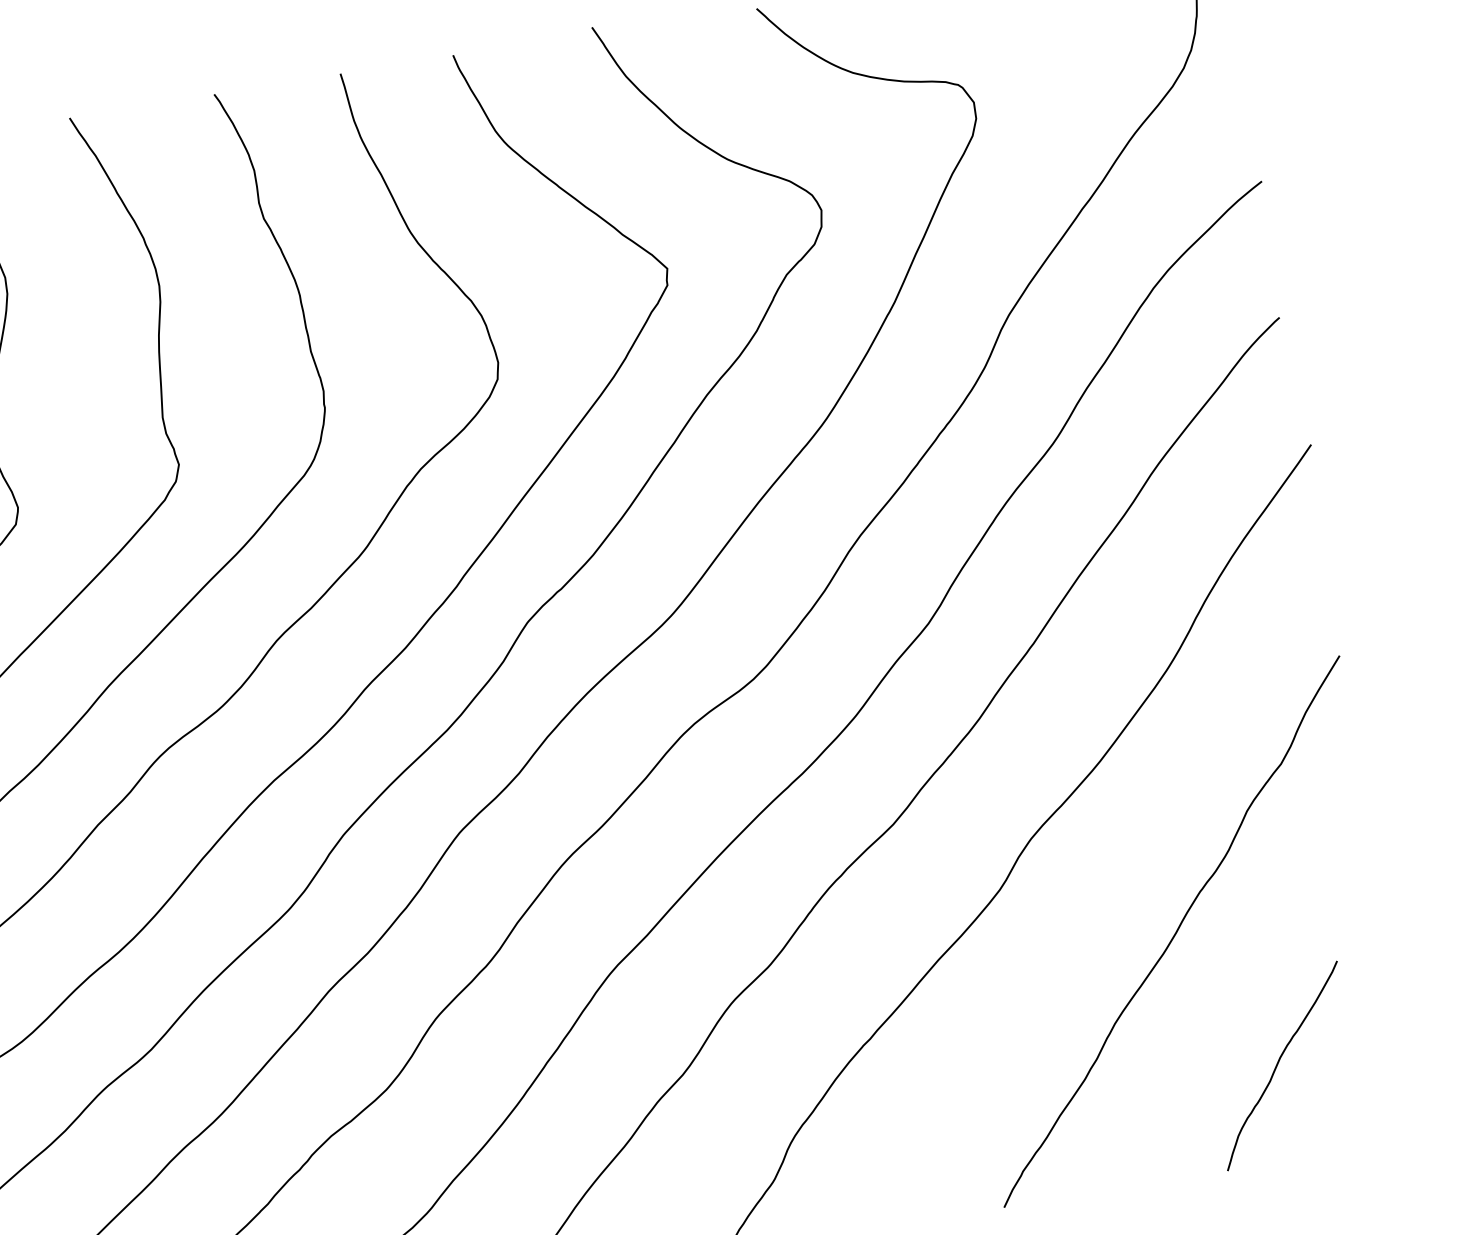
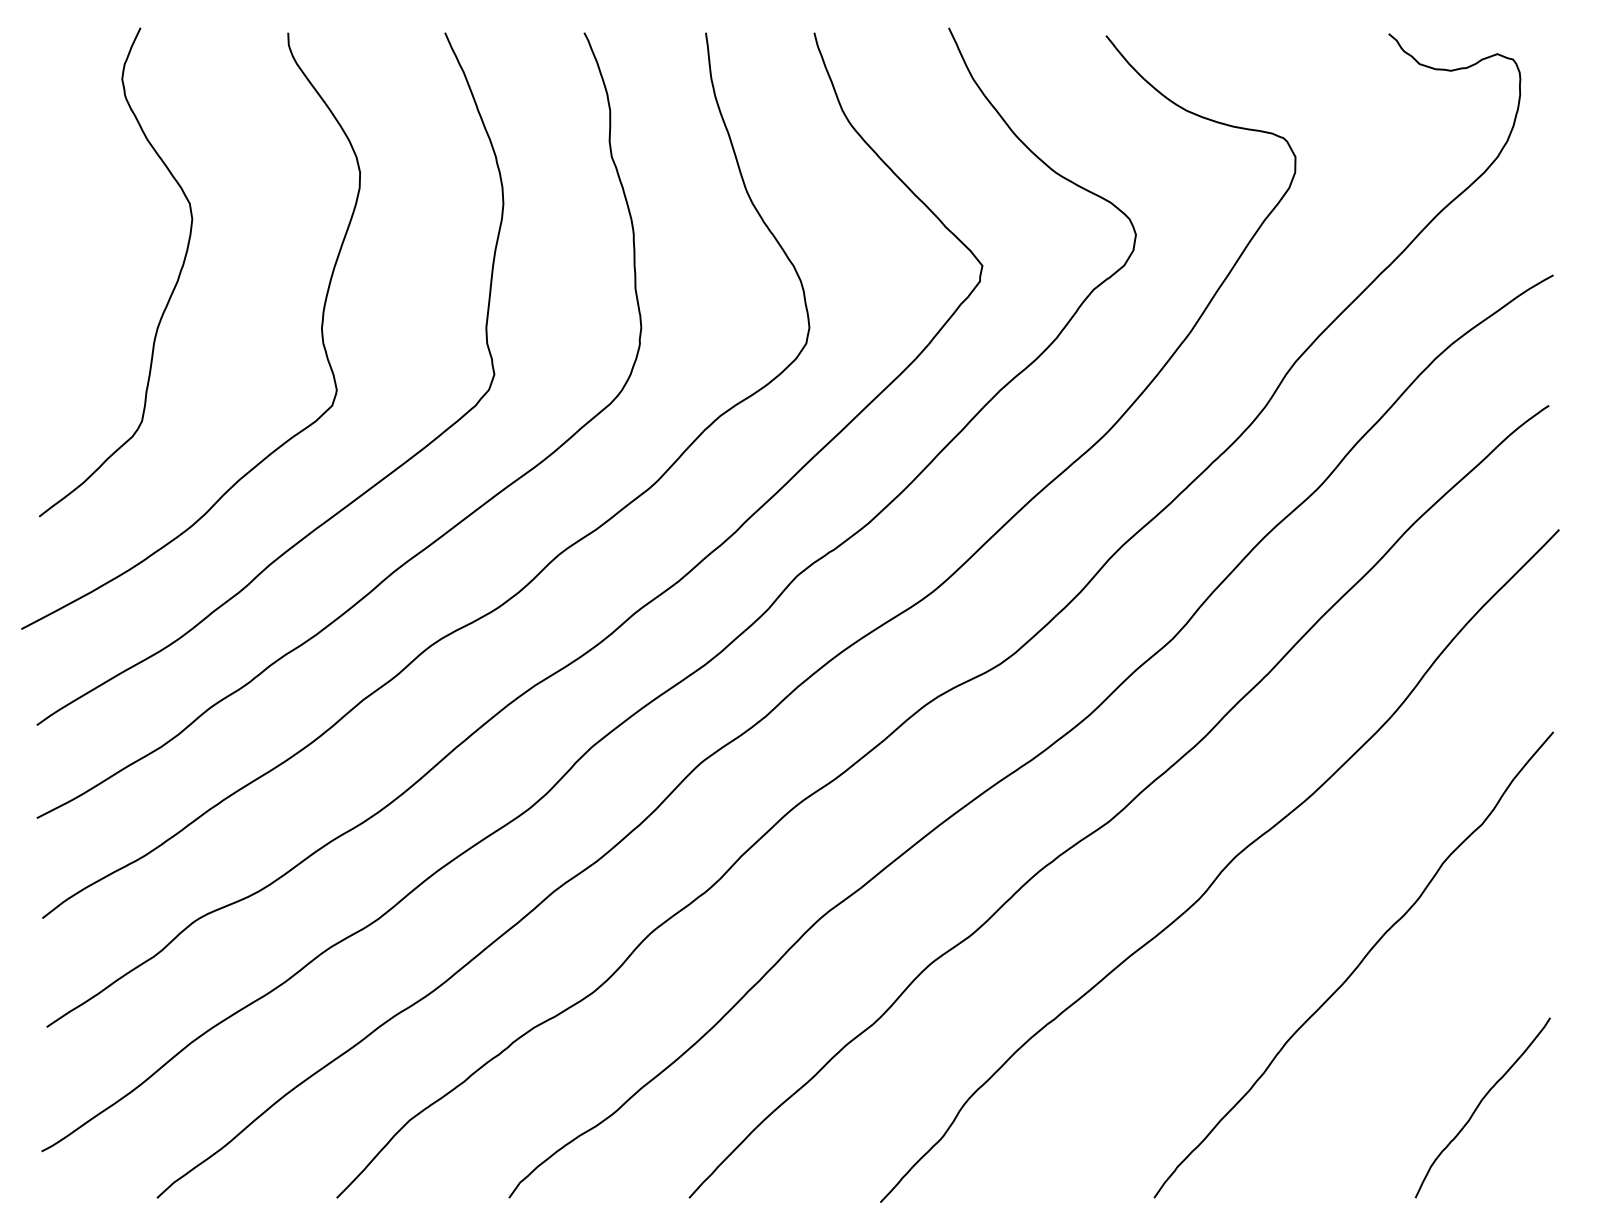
curve: (1279, 1062) -> (1480, 1104), moved

